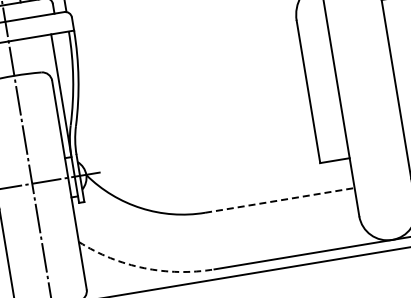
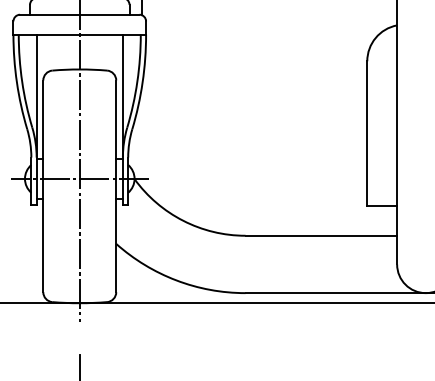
line: (279, 200) -> (321, 235), dashed -> solid
arc: (144, 268) -> (176, 280), dashed -> solid

